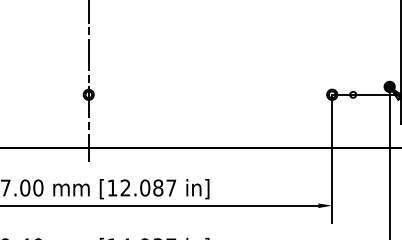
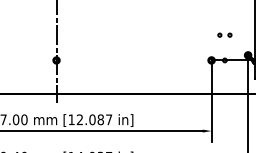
part: (352, 54) -> (224, 34), added

